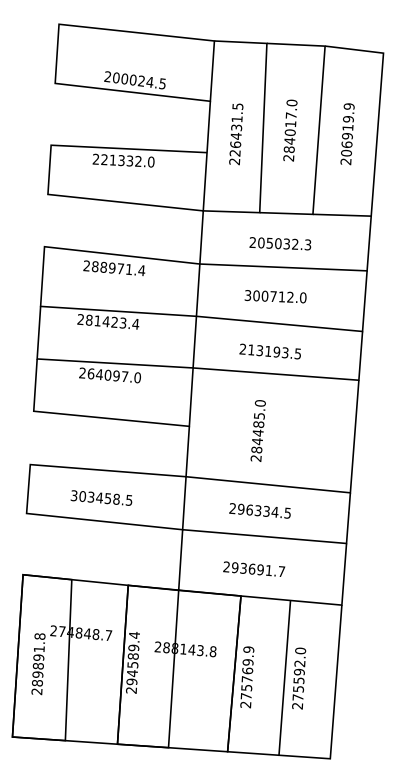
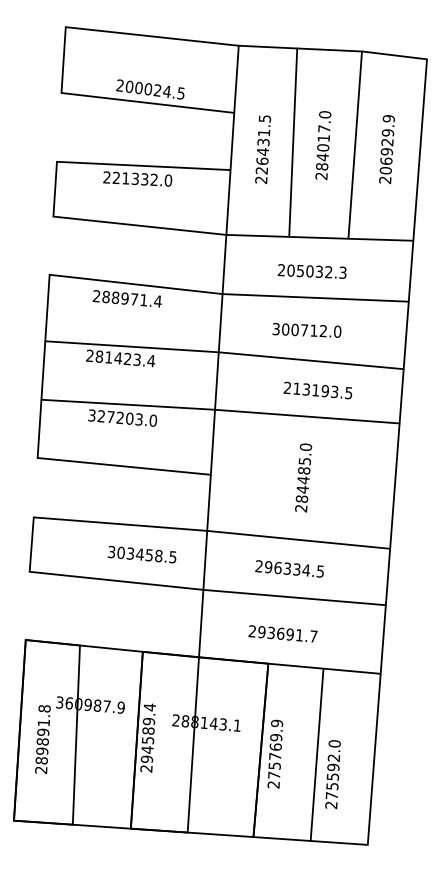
text: (347, 127) -> (387, 142), 206919.9 -> 206929.9
text: (269, 351) -> (317, 390), moved
text: (103, 374) -> (115, 417), 264097.0 -> 327203.0
text: (258, 430) -> (303, 477), moved
text: (100, 497) -> (141, 554), moved
text: (81, 633) -> (90, 705), 274848.7 -> 360987.9
text: (213, 651) -> (237, 725), 288143.8 -> 288143.1
text: (298, 678) -> (332, 774), moved

